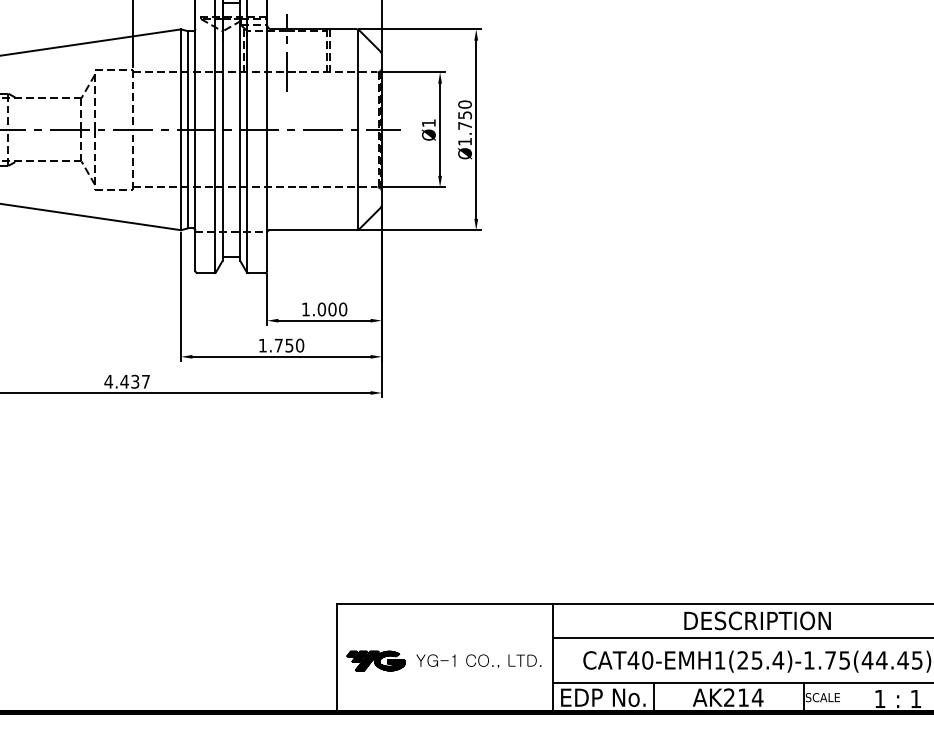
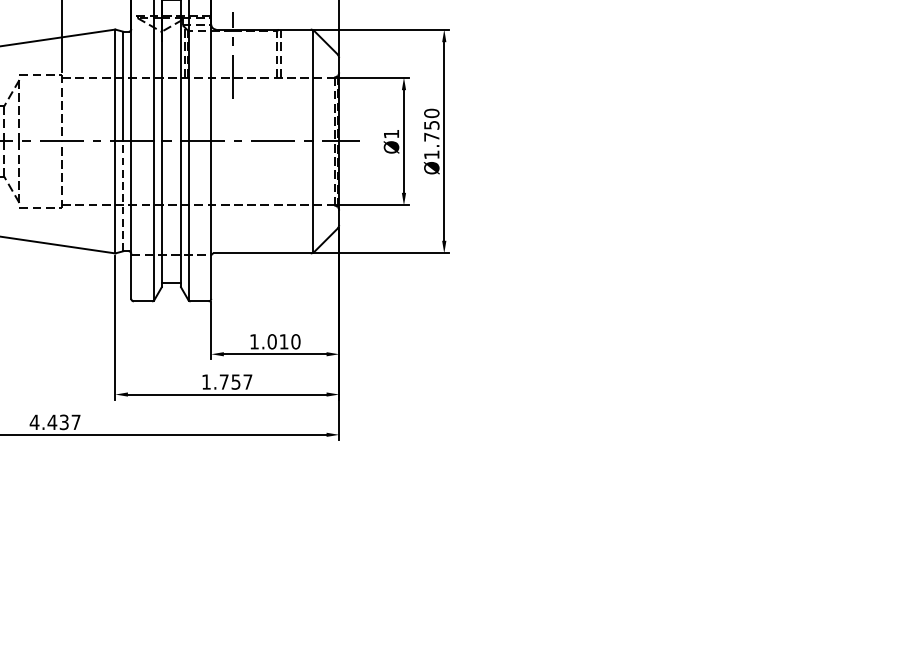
line: (188, 178) -> (123, 195), solid -> dashed
text: (332, 309) -> (284, 341), 1.000 -> 1.010
text: (300, 345) -> (248, 381), 1.750 -> 1.757

